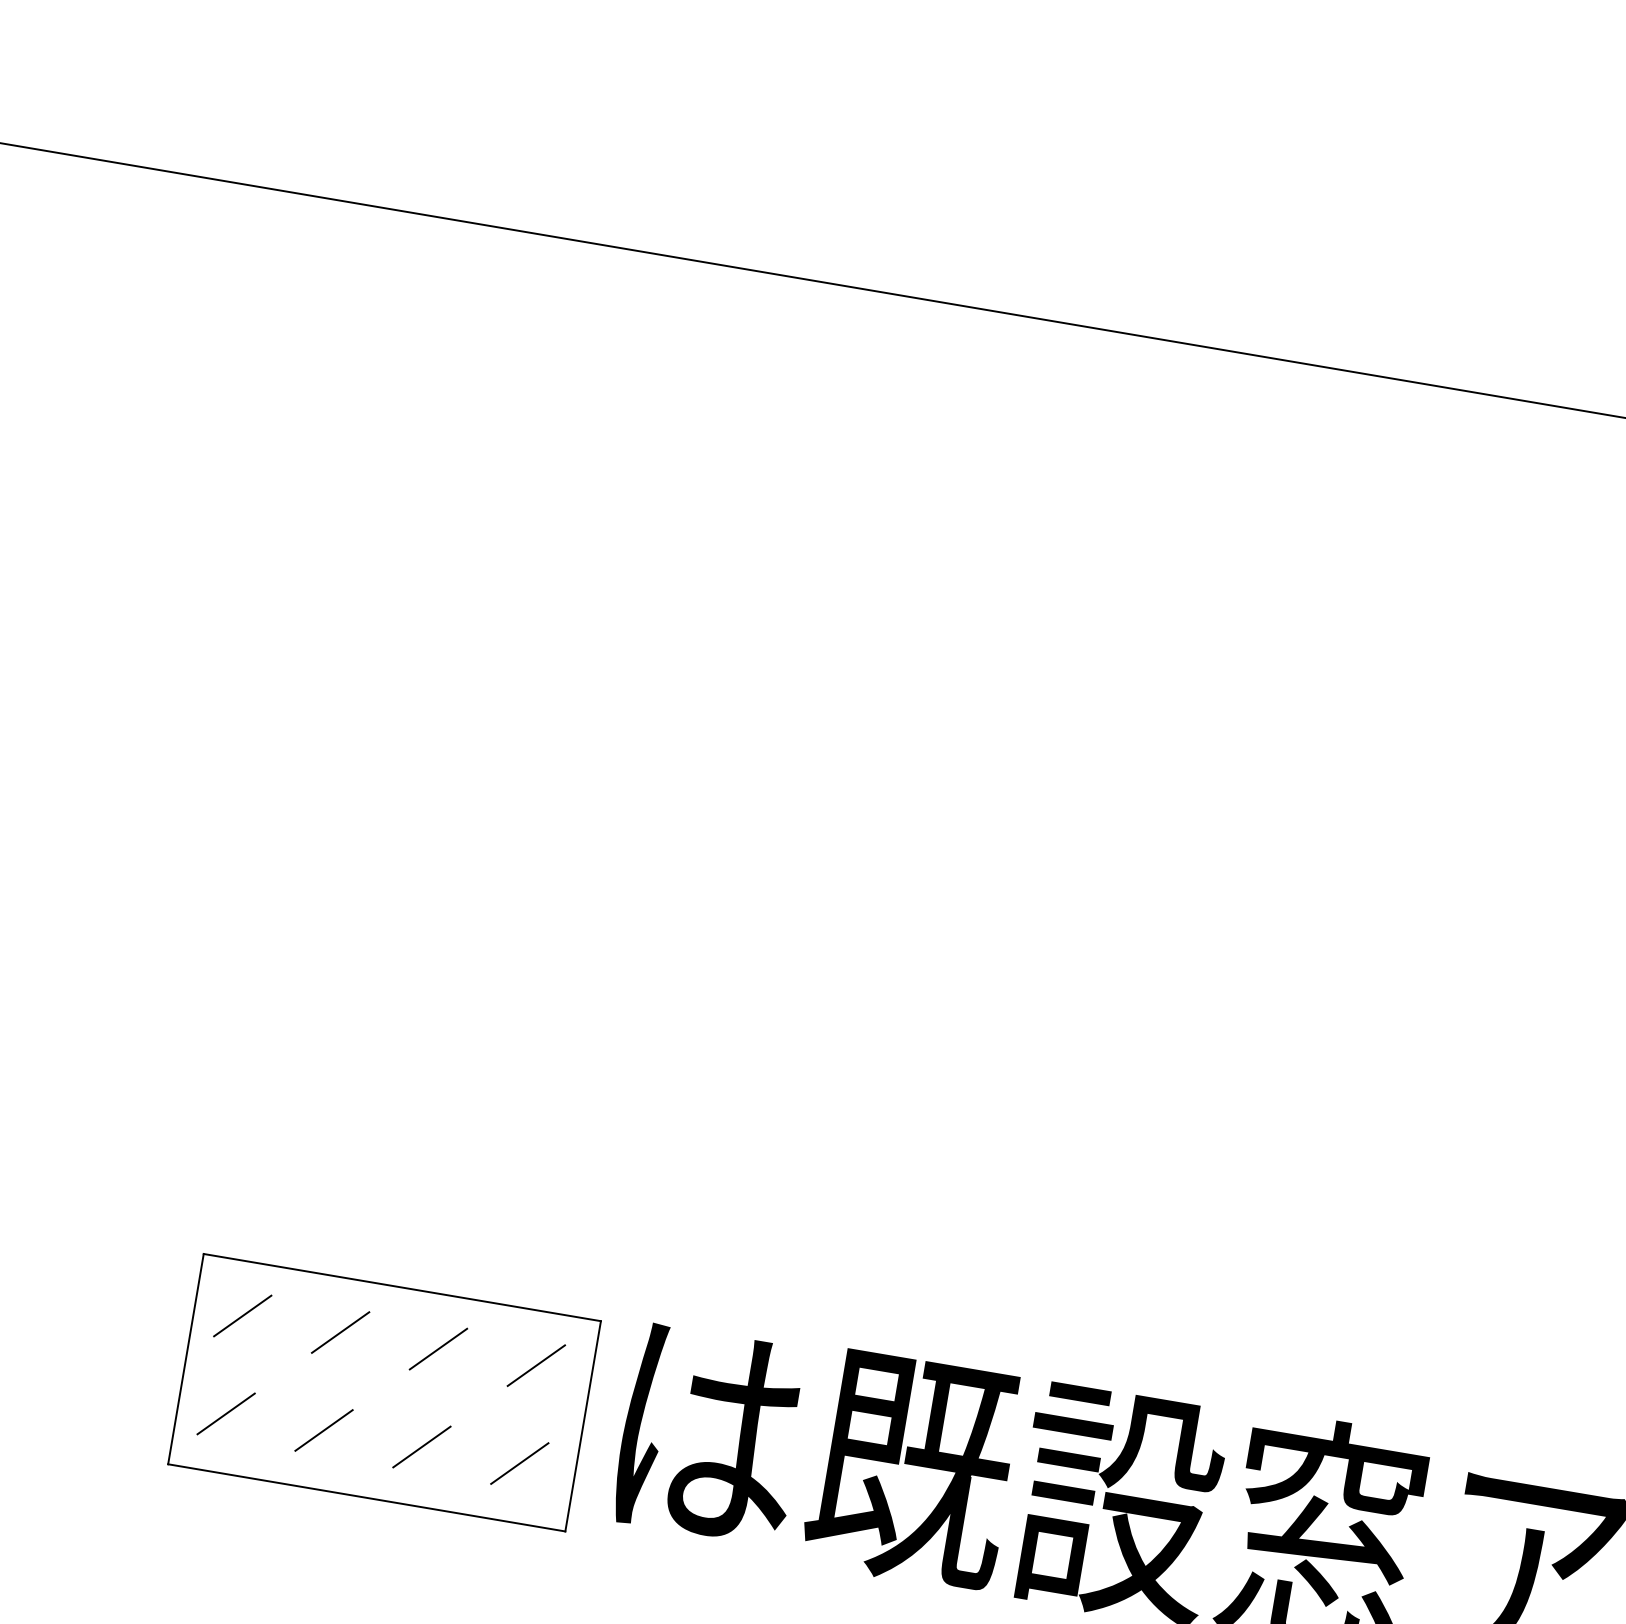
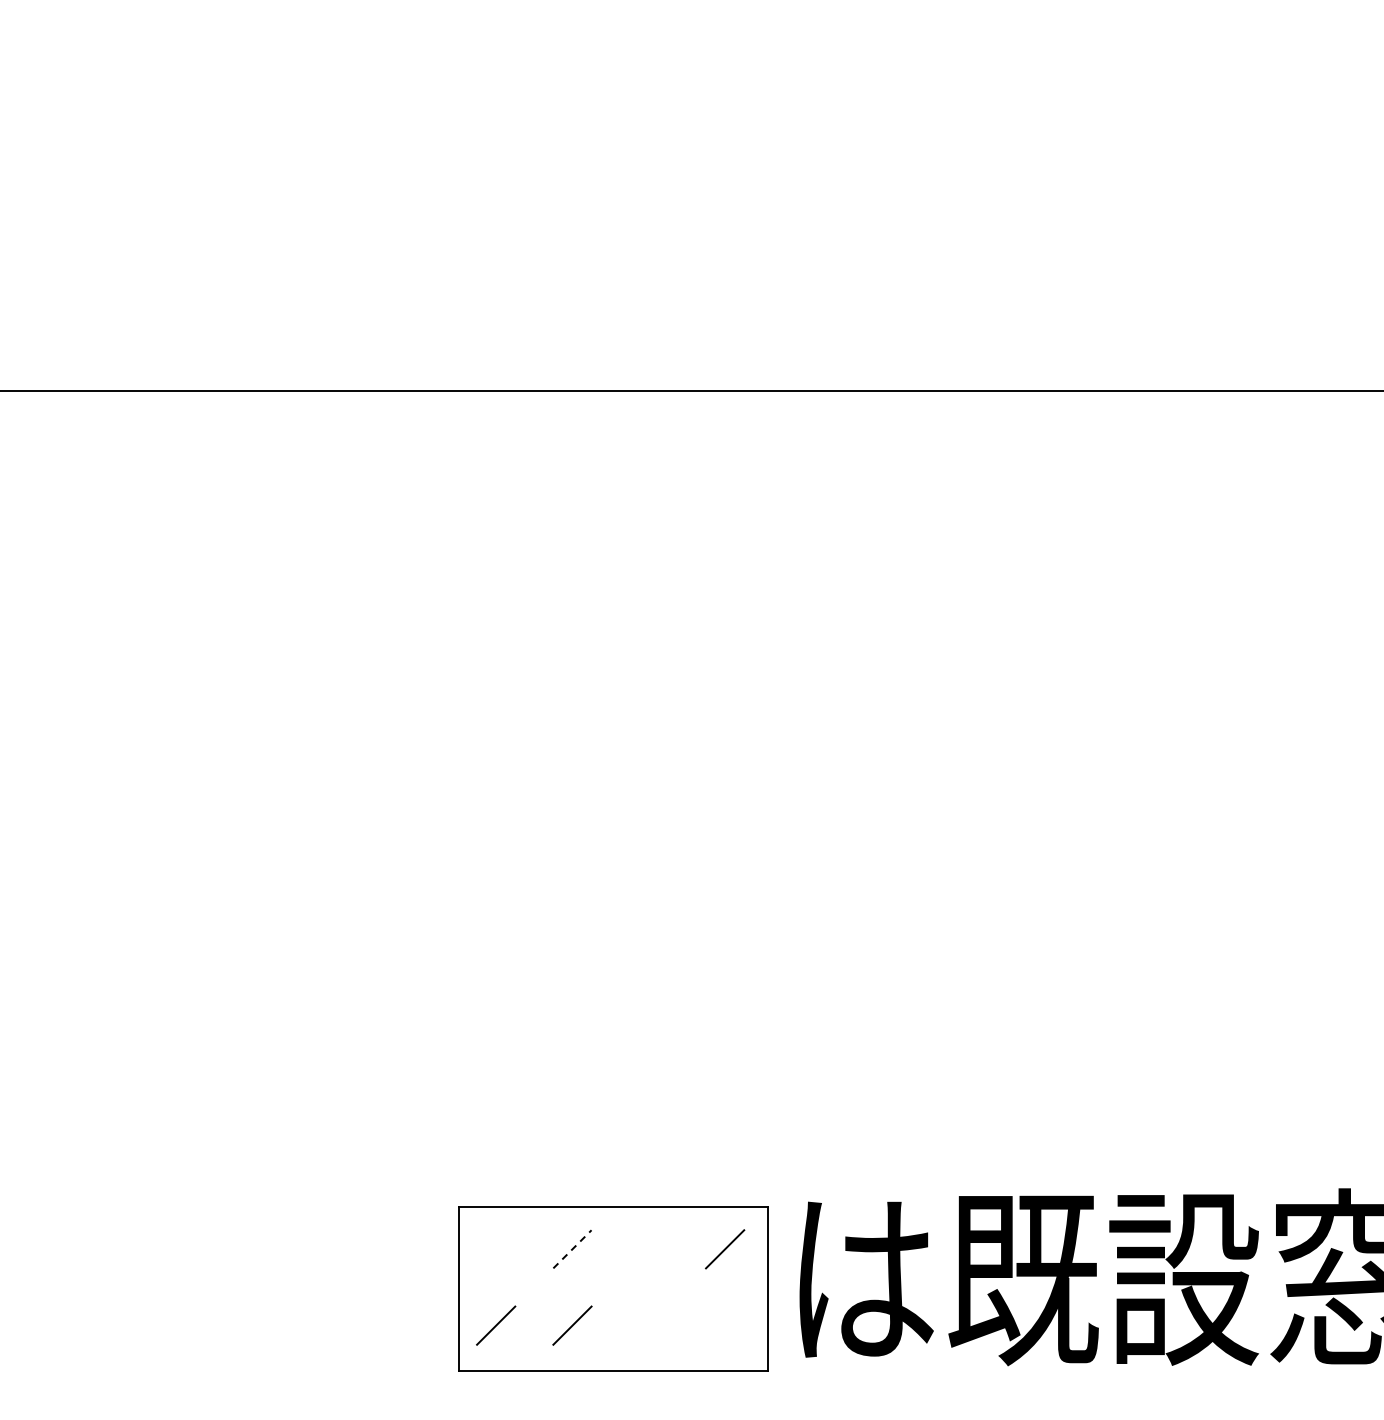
line: (243, 1316) -> (496, 1249), removed
line: (340, 1332) -> (572, 1249), solid -> dashed
line: (438, 1349) -> (648, 1249), removed
line: (421, 1446) -> (648, 1325), removed
line: (520, 1463) -> (725, 1325), removed

